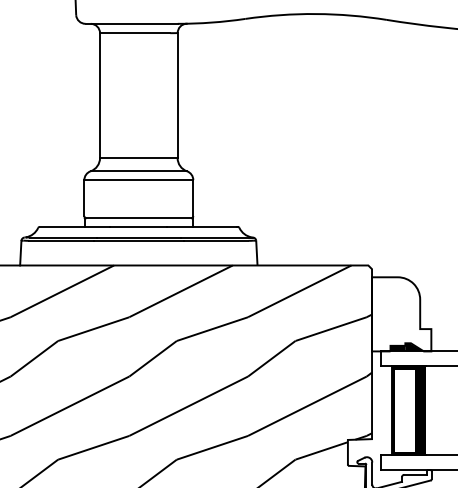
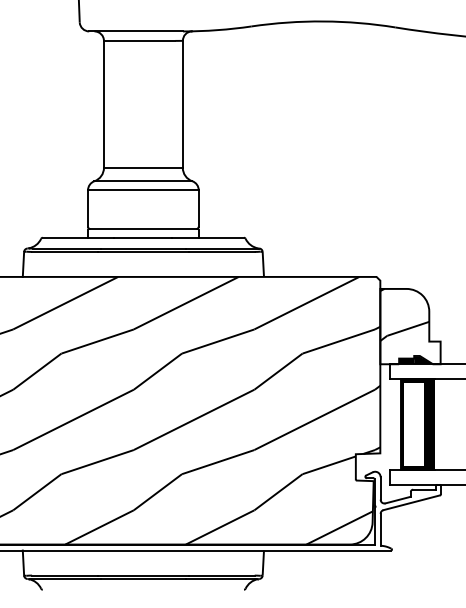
hatch: (395, 302) -> (404, 314), added

